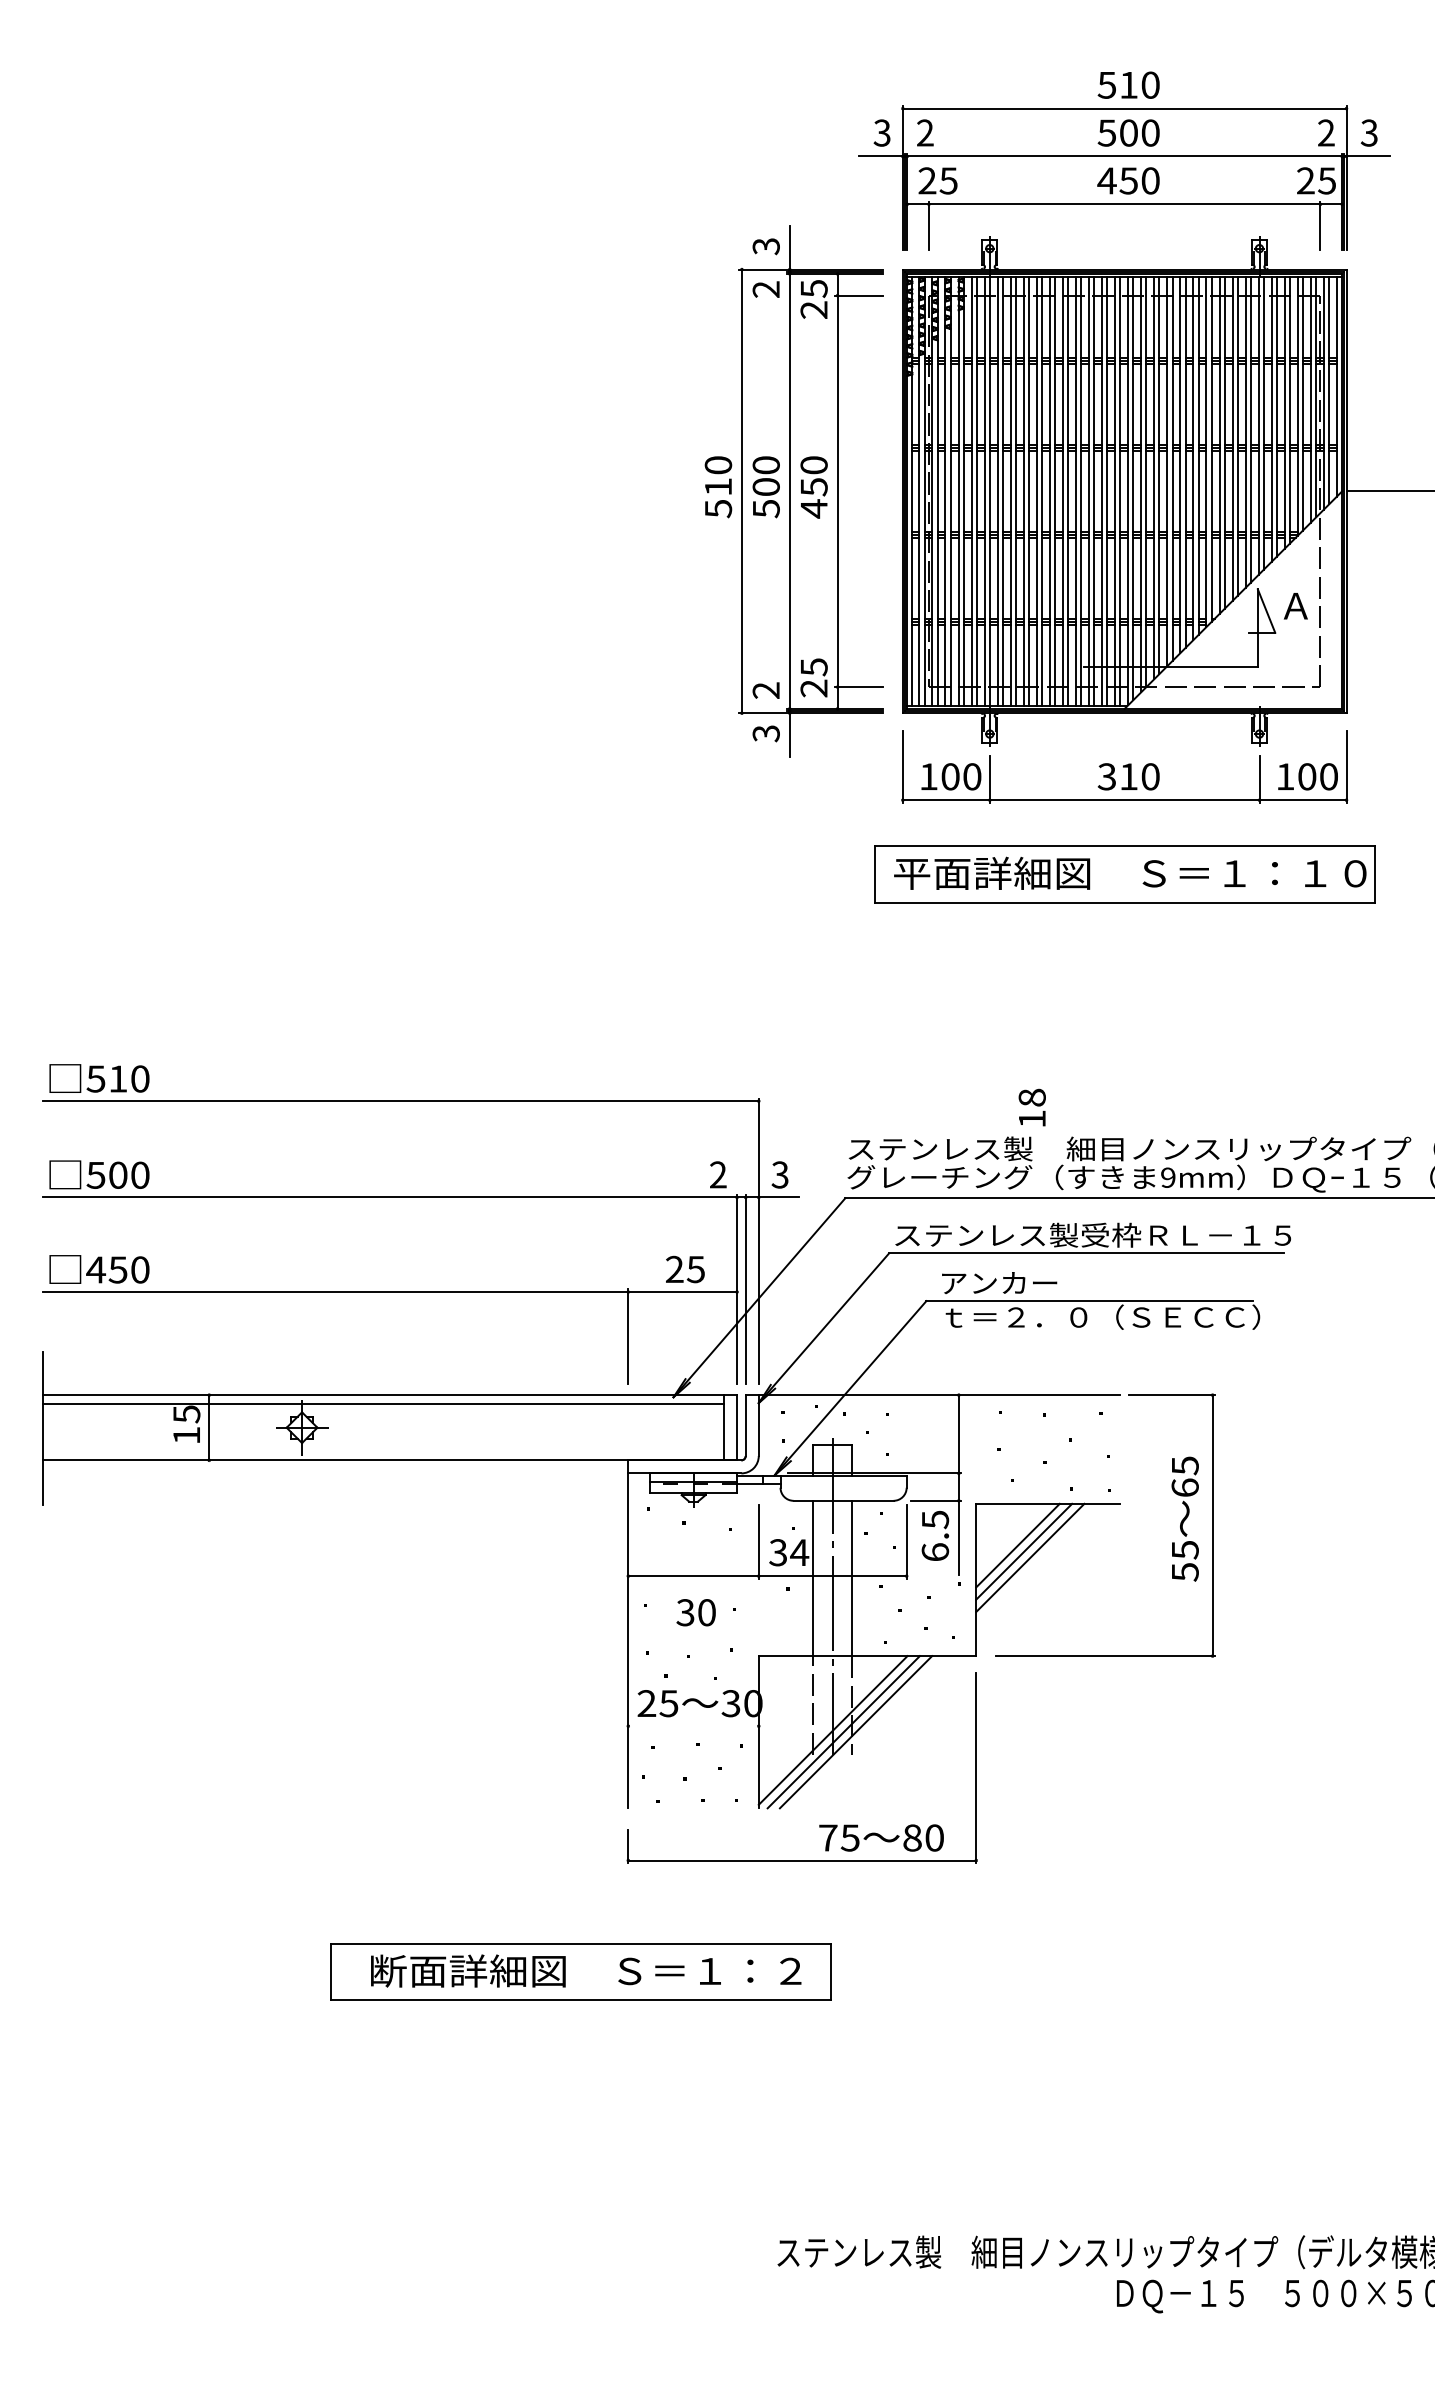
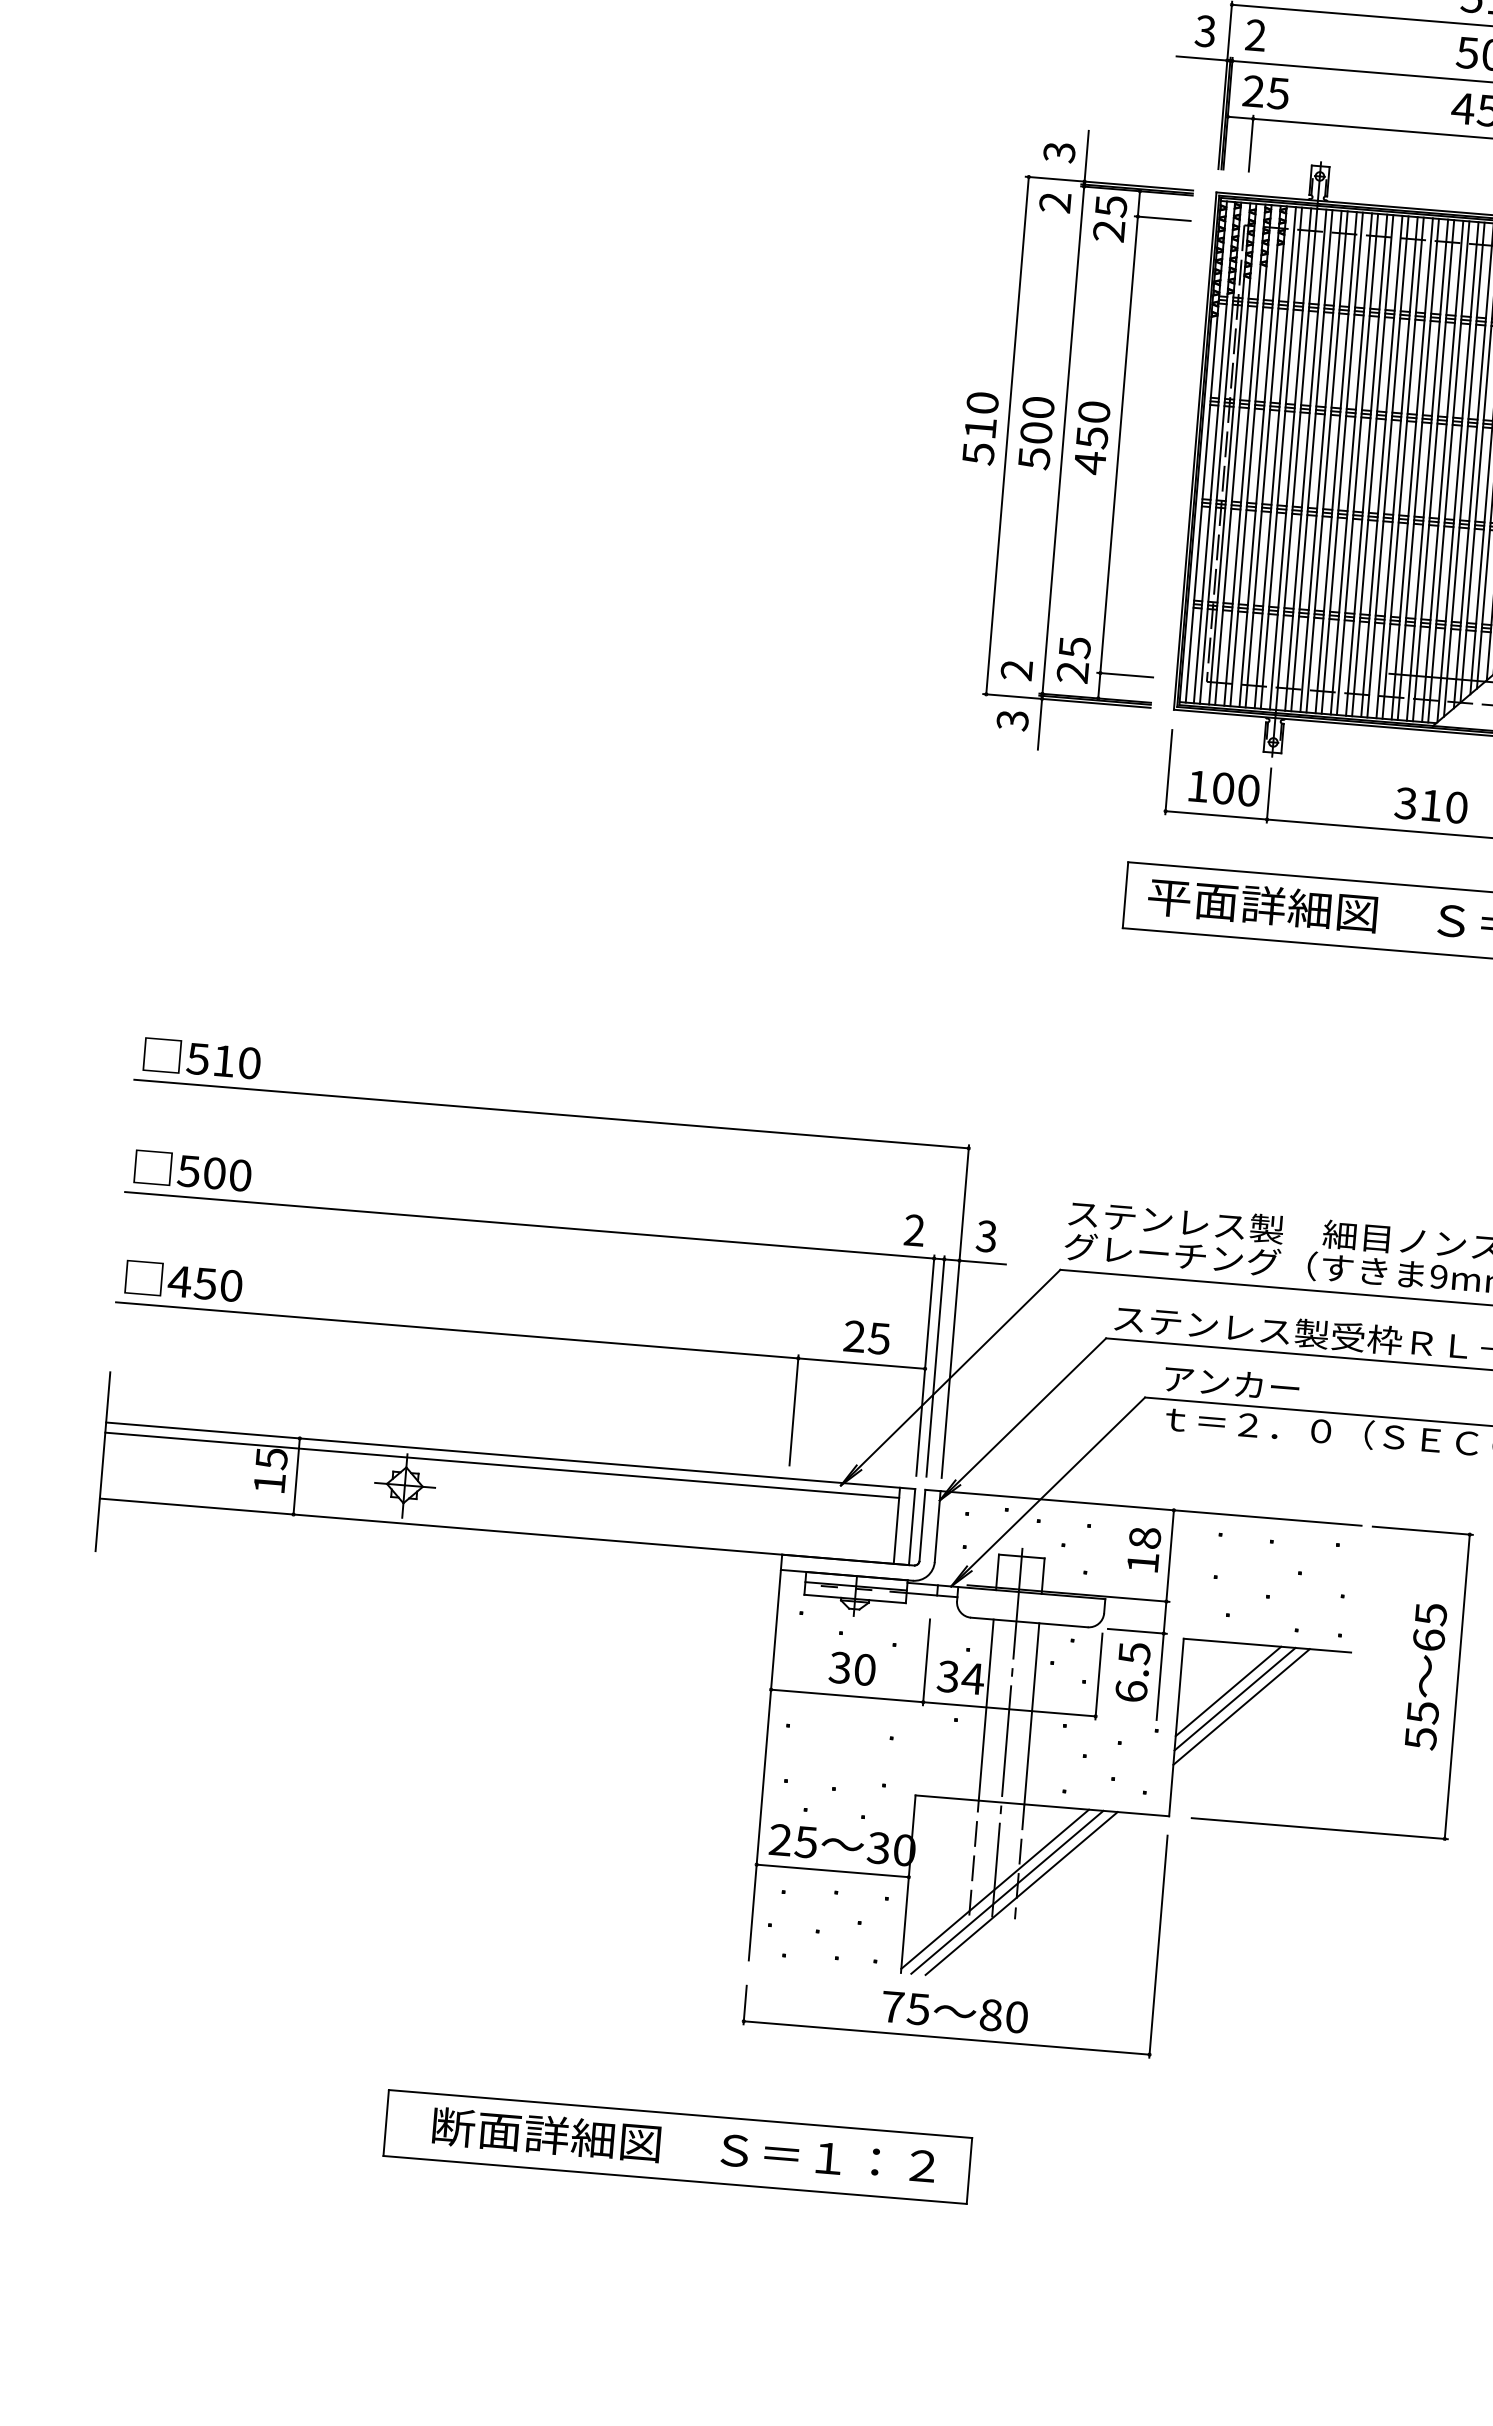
text: (1031, 1107) -> (1143, 1549), moved
text: (695, 1612) -> (851, 1668), moved
line: (693, 1726) -> (832, 1871), added
text: (881, 1837) -> (954, 2011), moved

